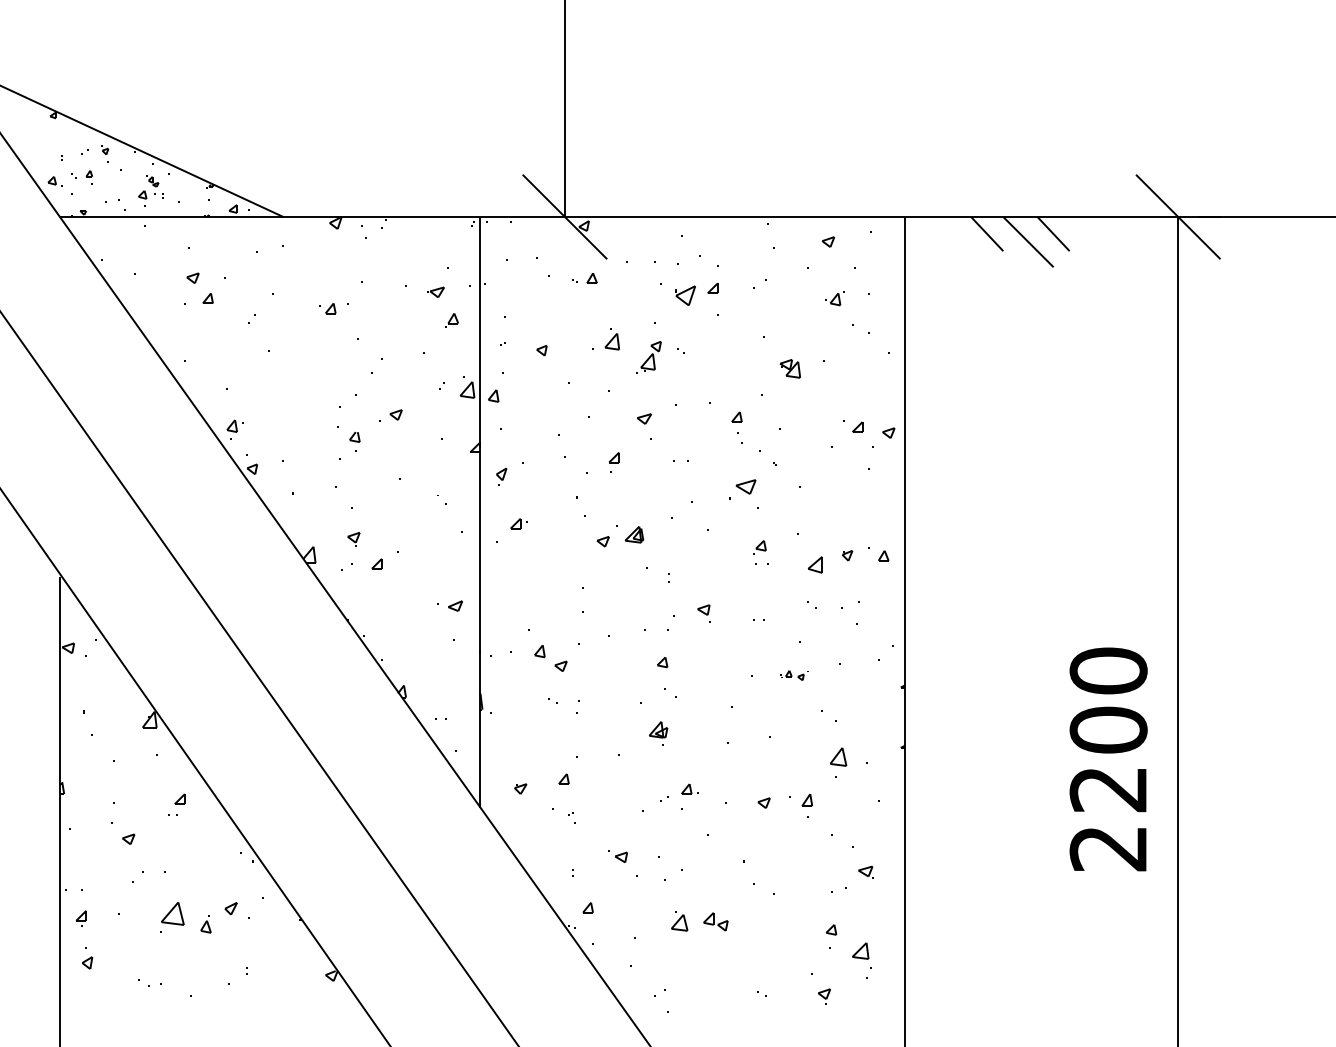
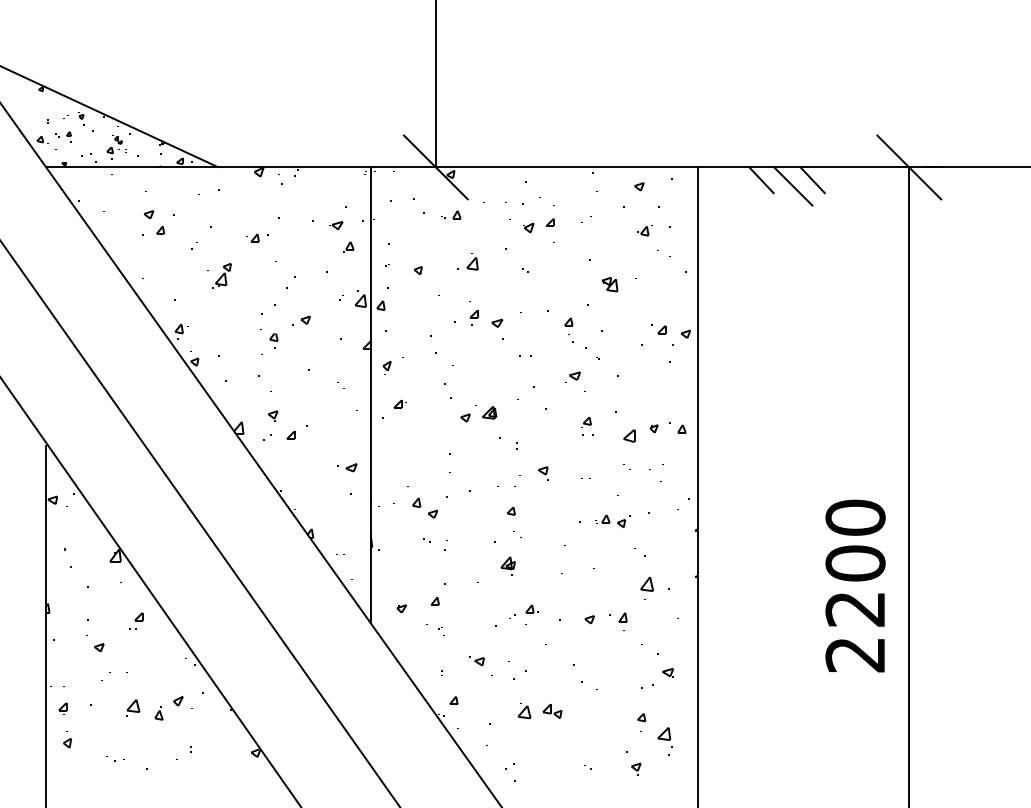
part: (684, 294) -> (528, 227), size x0.62
part: (648, 356) -> (221, 275), moved
part: (613, 461) -> (473, 317), moved
part: (741, 487) -> (572, 376), size x0.71
part: (793, 675) -> (612, 521), size x1.67
part: (173, 916) -> (133, 707), size x0.71

